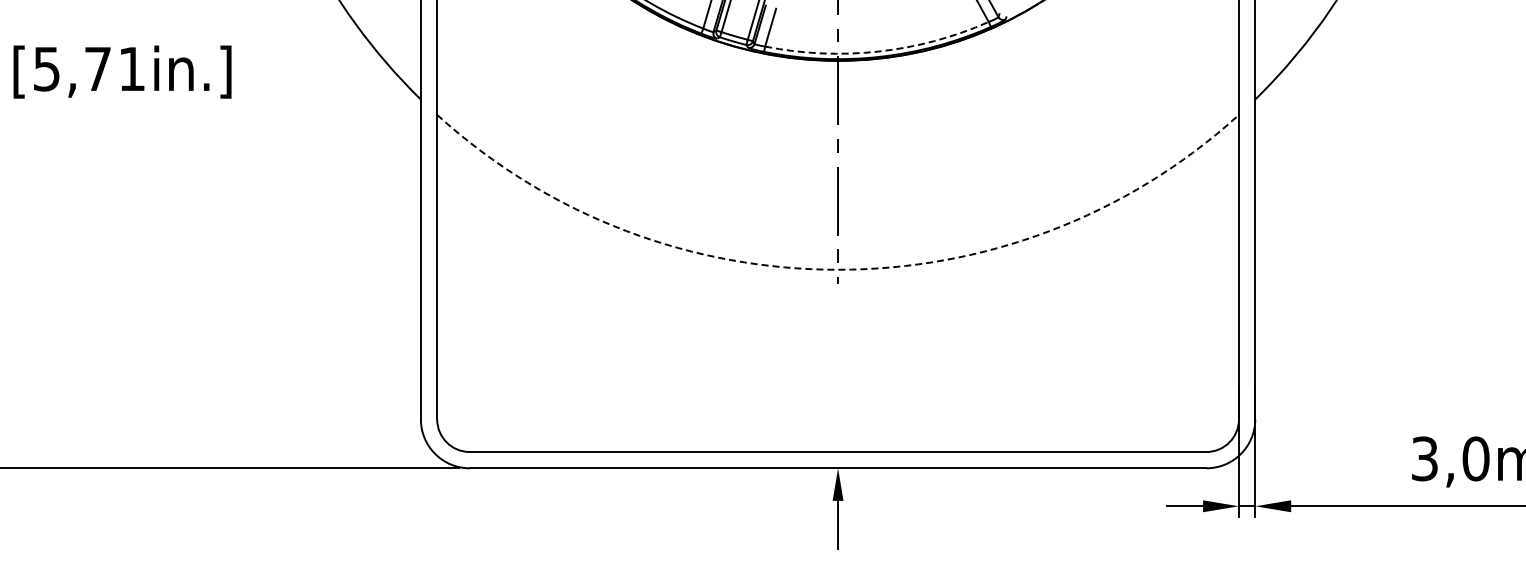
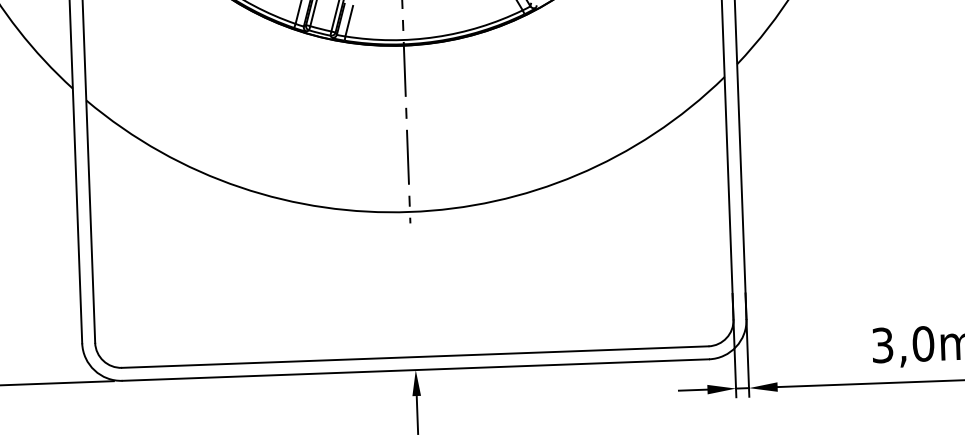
arc: (878, 51) -> (435, 37), dashed -> solid
arc: (838, 269) -> (410, 211), dashed -> solid

